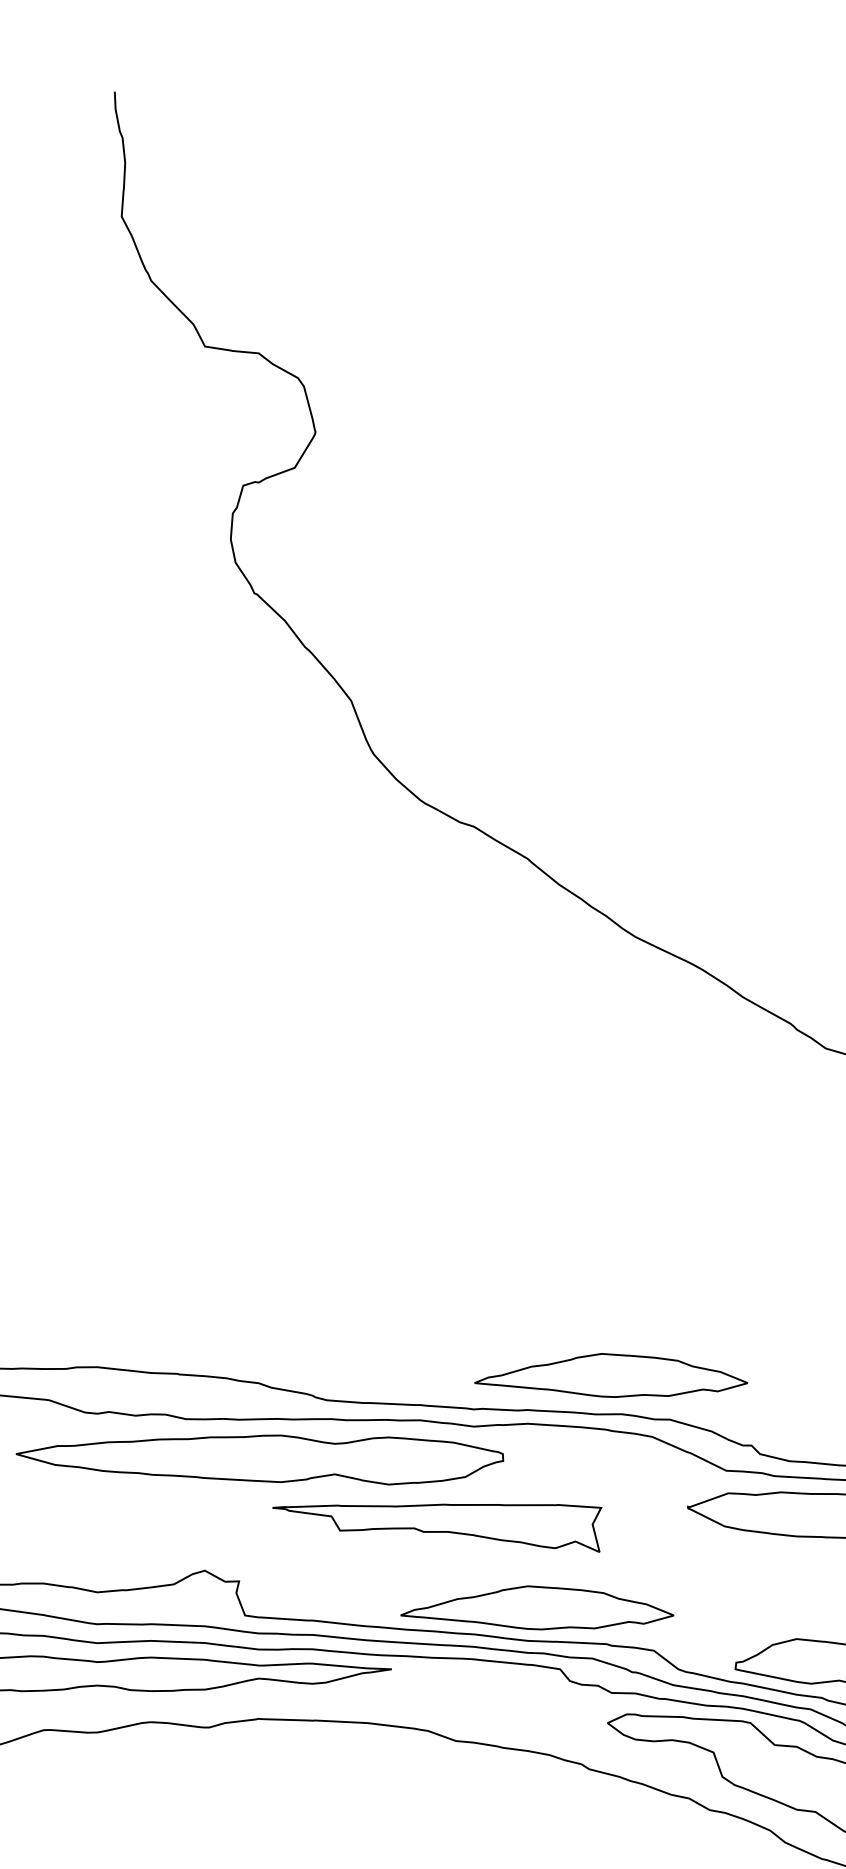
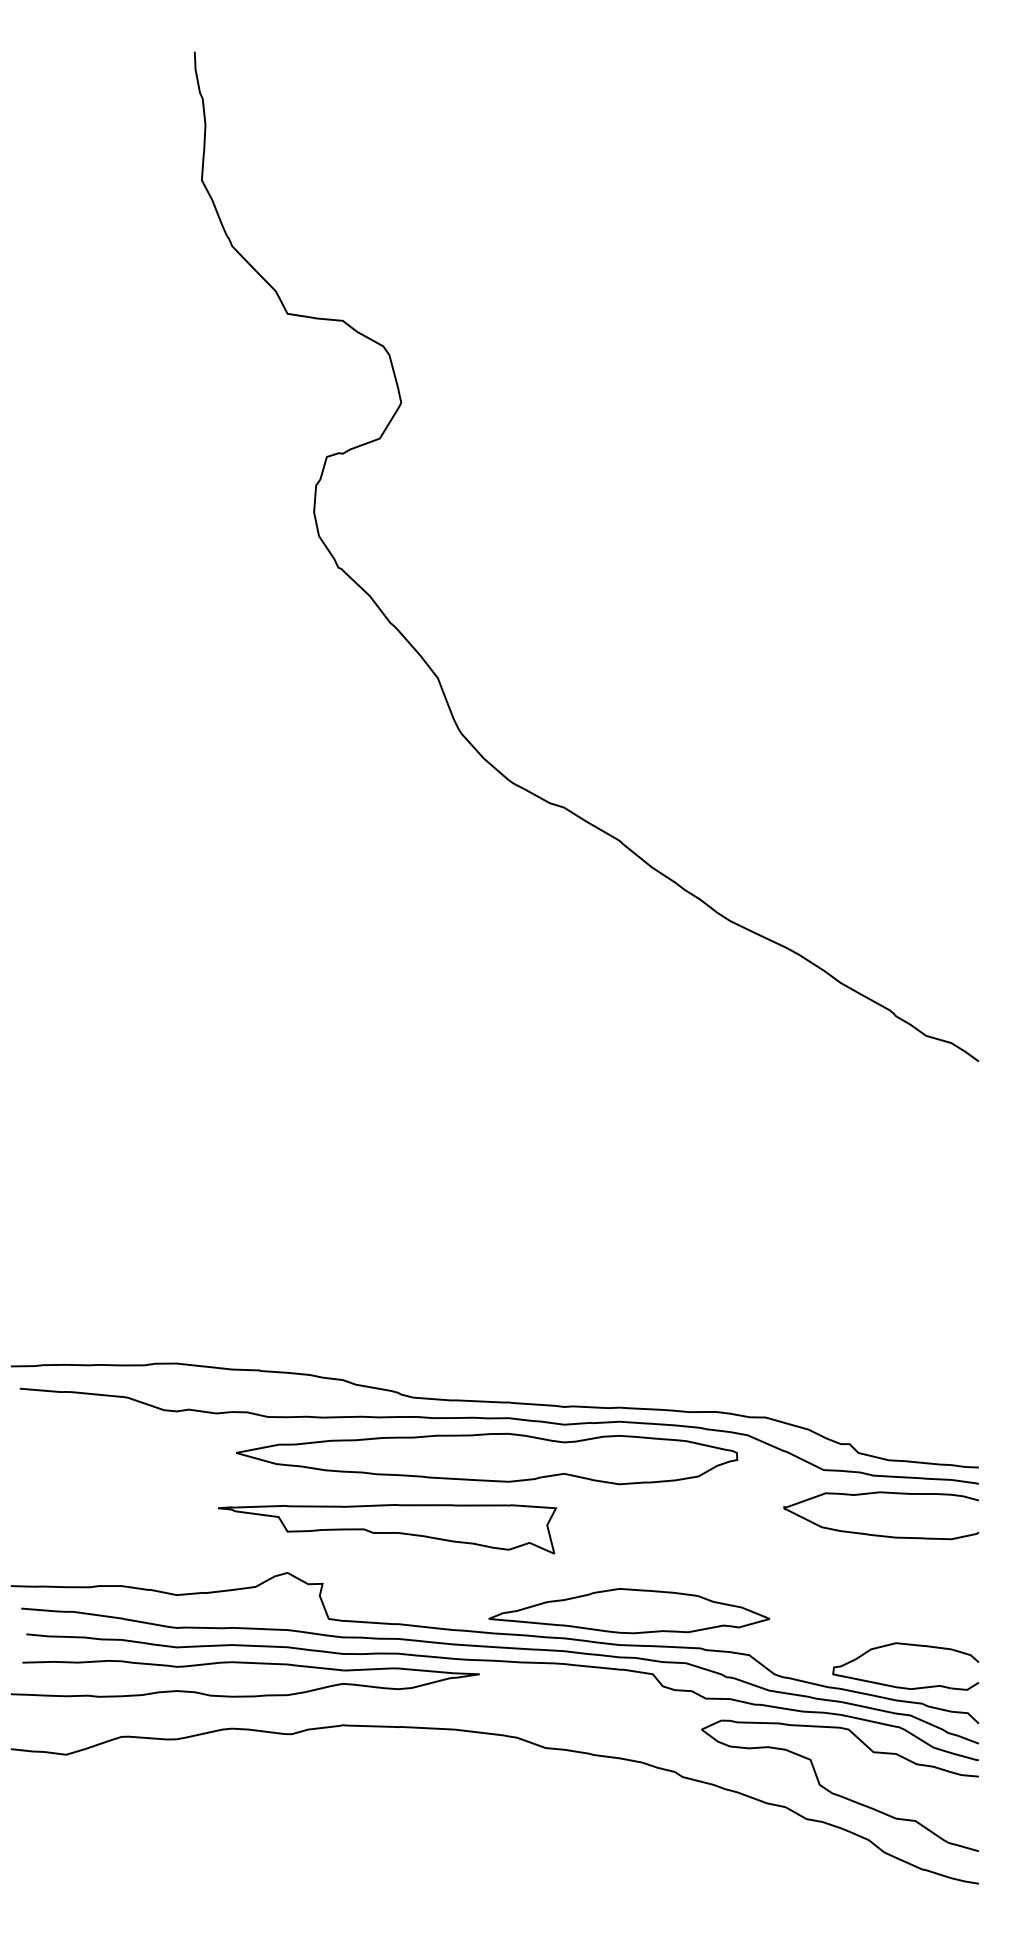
part: (611, 1375) -> (705, 1372), removed
part: (260, 1460) -> (487, 1459), moved
part: (437, 1528) -> (387, 1529), moved

